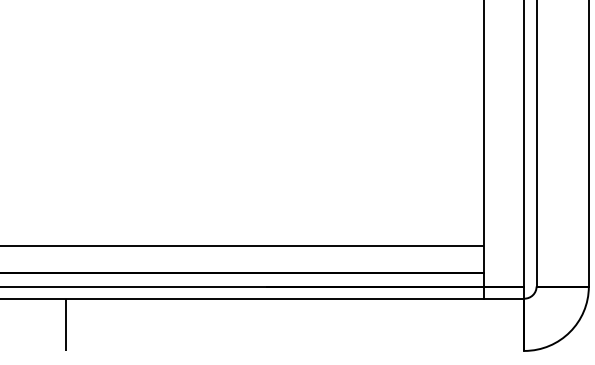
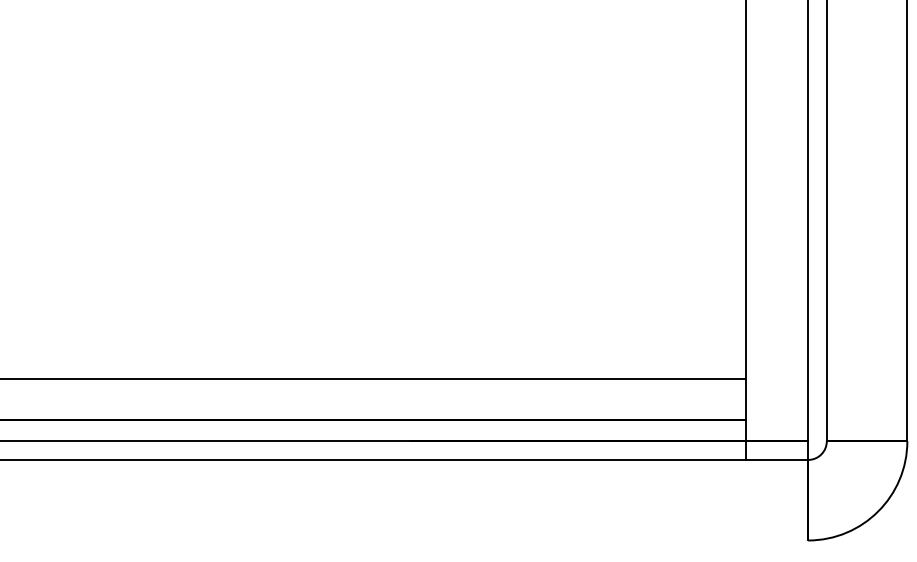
line: (66, 324) -> (102, 499), removed

